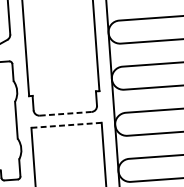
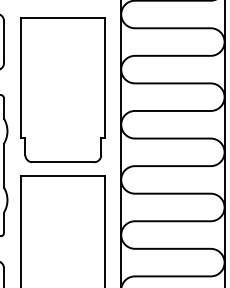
line: (65, 114) -> (63, 162), dashed -> solid
line: (65, 125) -> (62, 176), dashed -> solid

